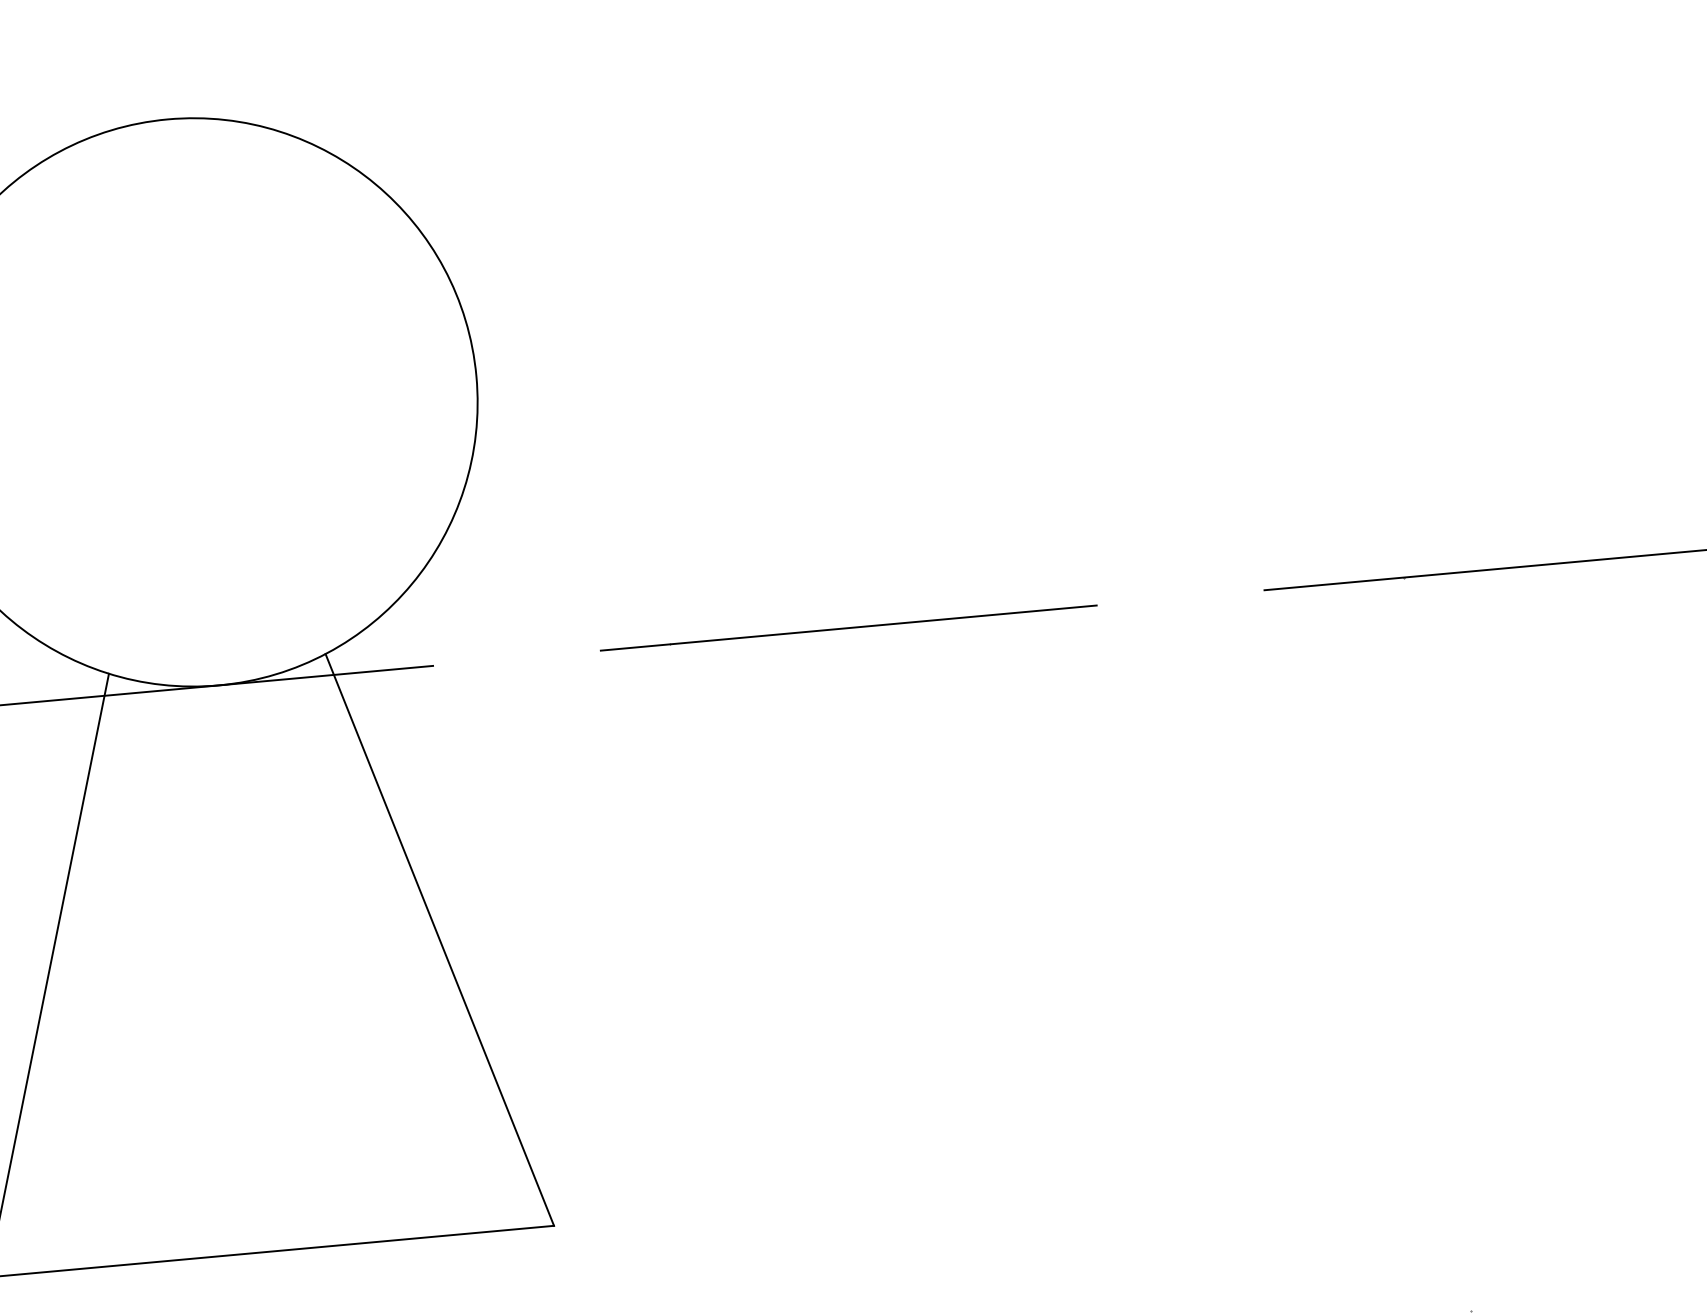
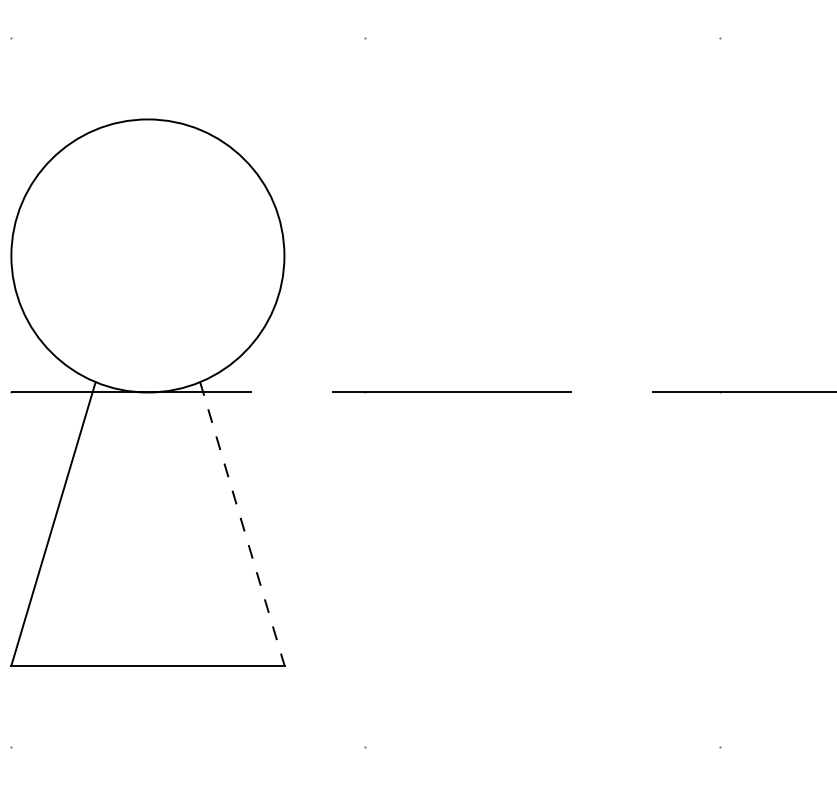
line: (439, 939) -> (242, 523), solid -> dashed

